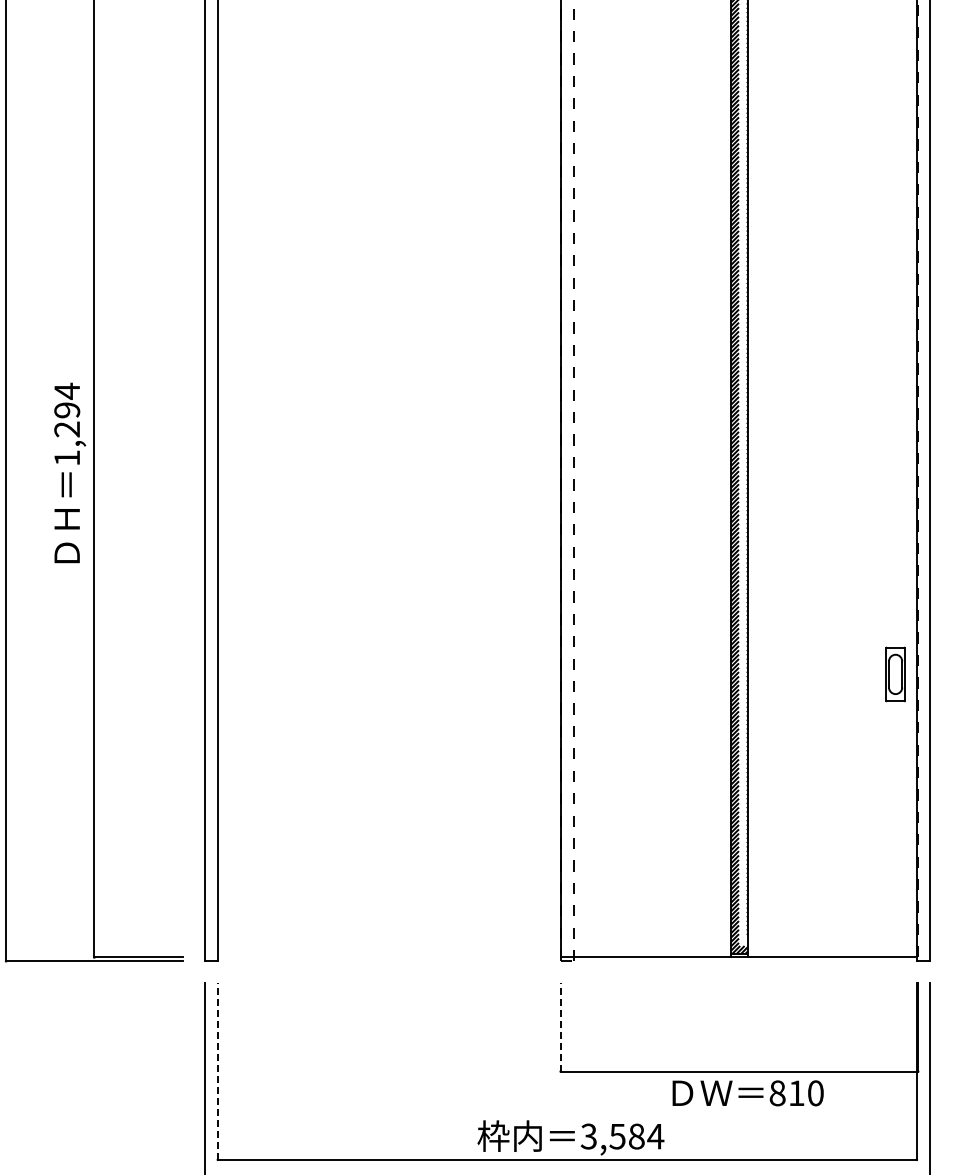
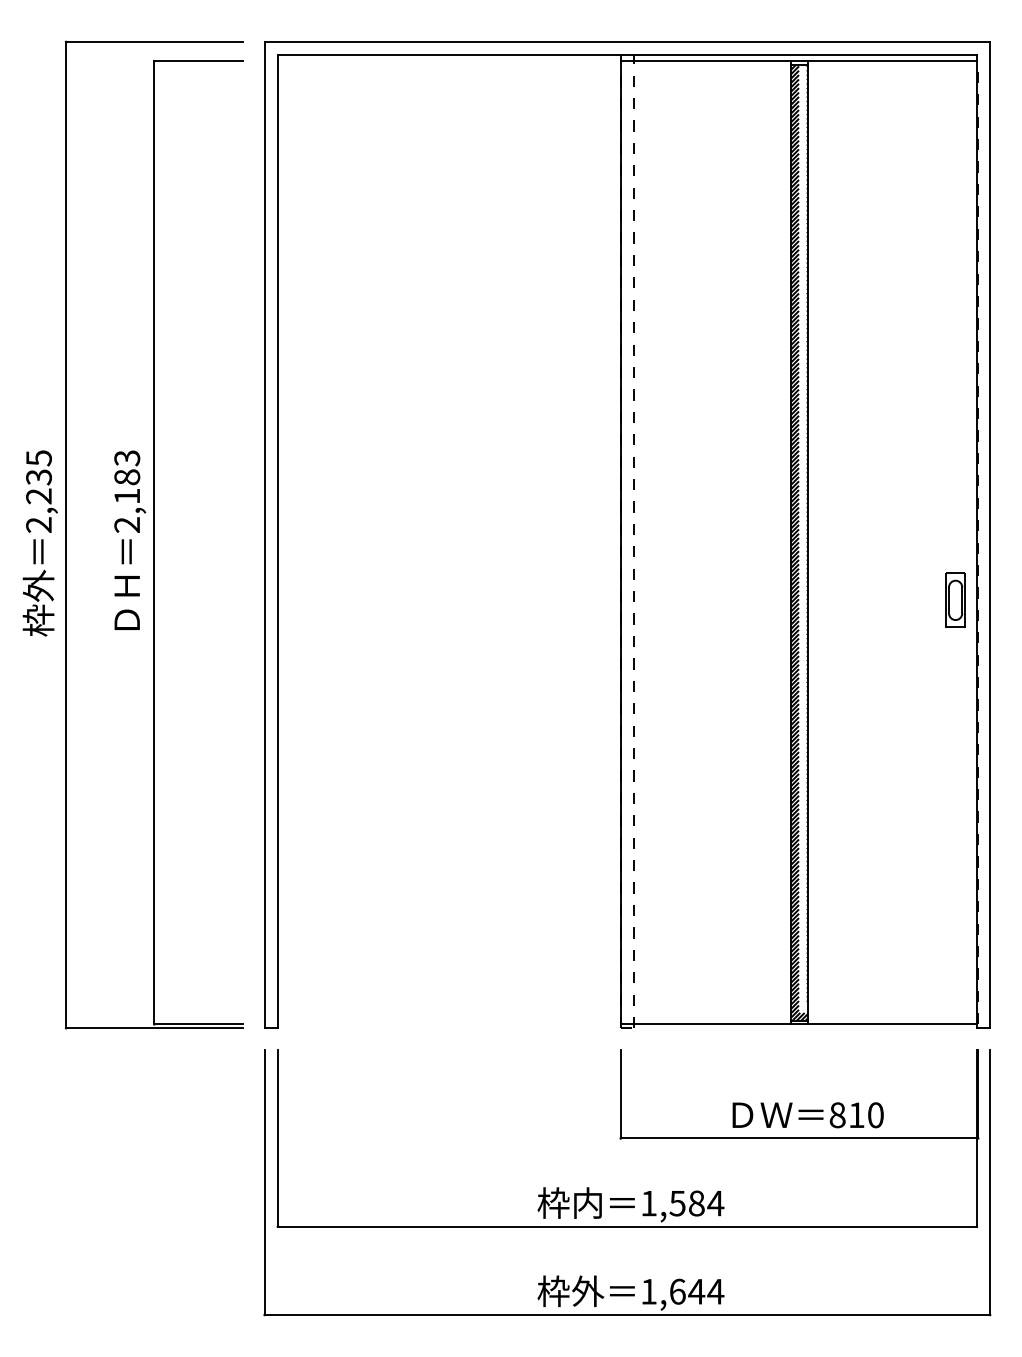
text: (67, 423) -> (127, 490), 1,294 -> 2,183
part: (895, 674) -> (955, 600), moved
line: (560, 1026) -> (620, 1093), dashed -> solid
line: (217, 1070) -> (277, 1137), dashed -> solid
text: (747, 1093) -> (807, 1115), moved
text: (588, 1136) -> (648, 1203), 3,584 -> 1,584

